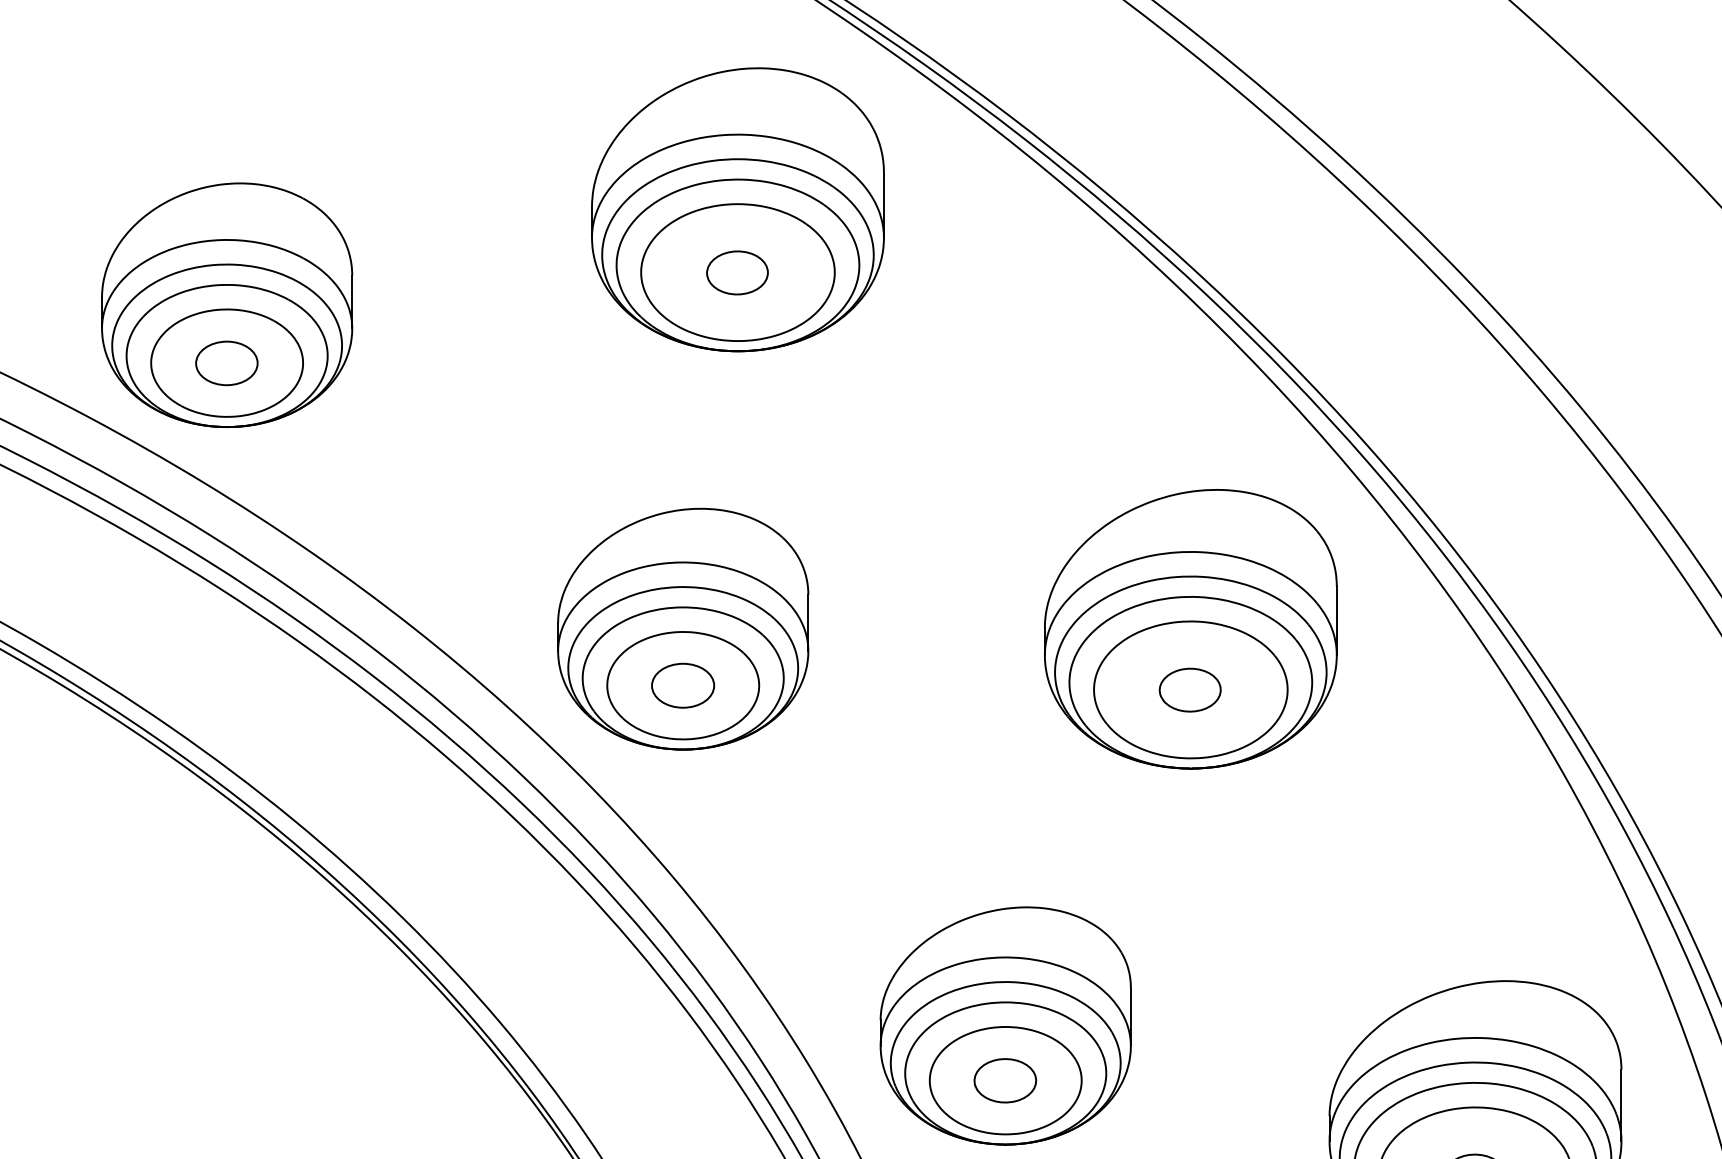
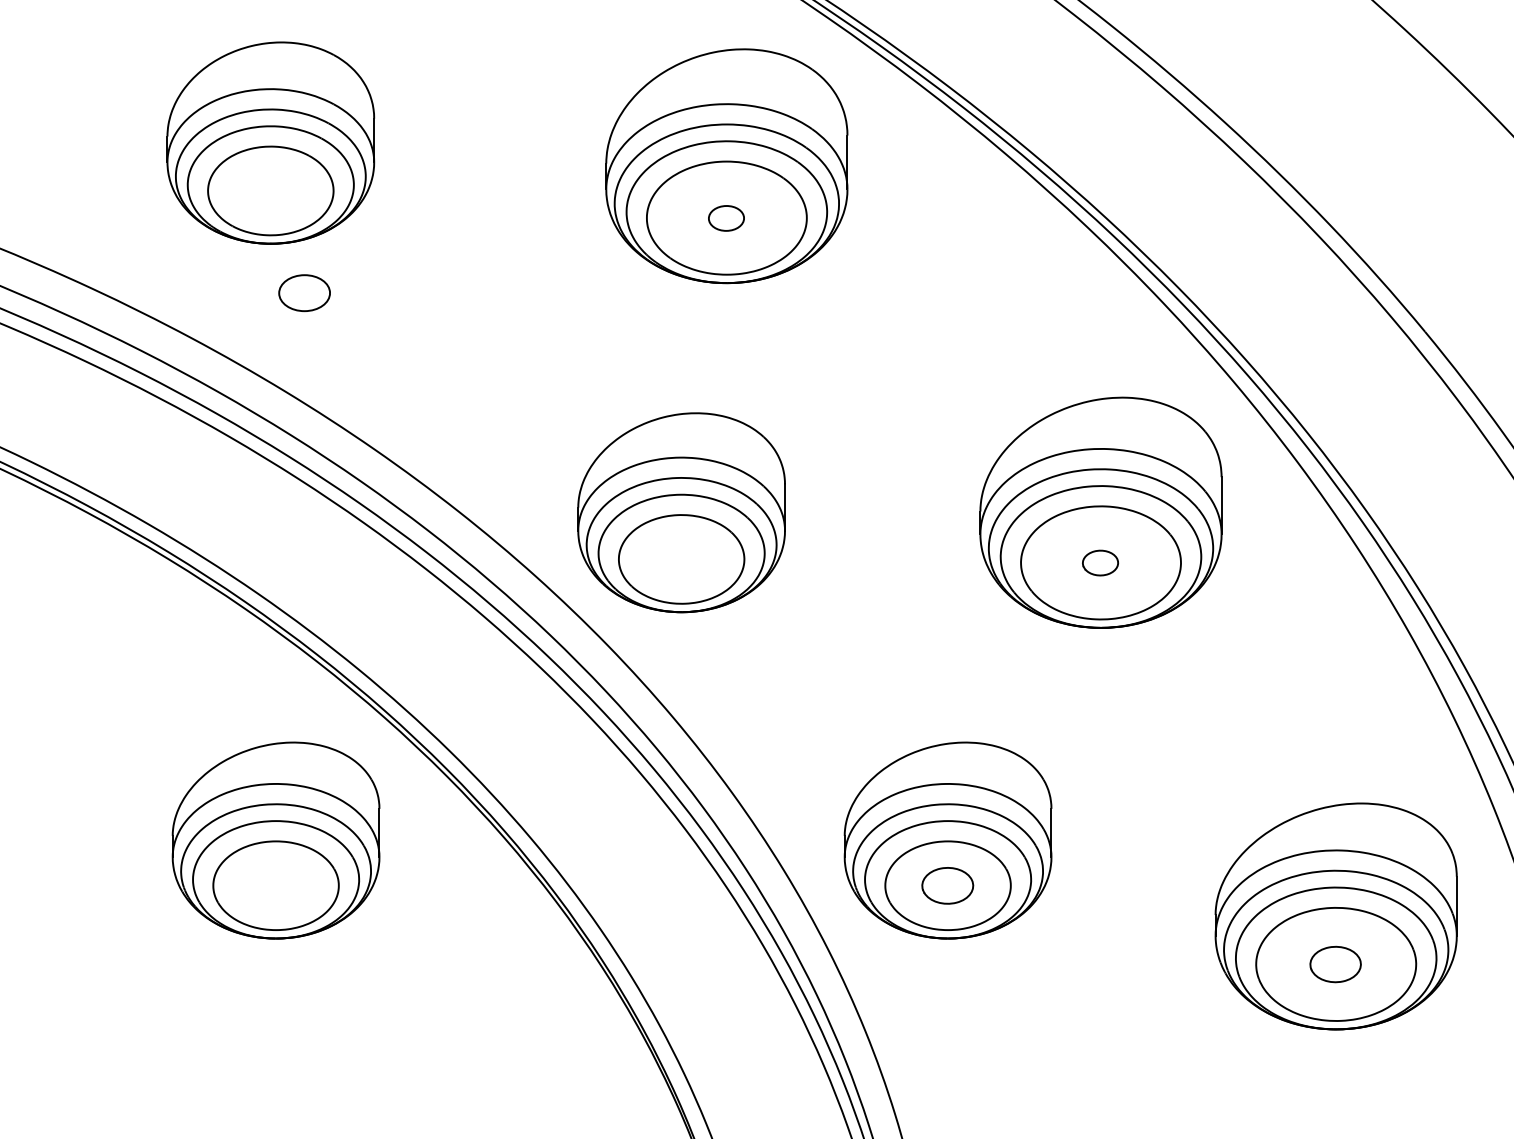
part: (737, 273) -> (726, 218), size x0.7
part: (226, 304) -> (270, 142), moved
part: (683, 685) -> (681, 559), removed
part: (1190, 689) -> (1100, 562), size x0.7
part: (191, 1025) -> (275, 840), added

